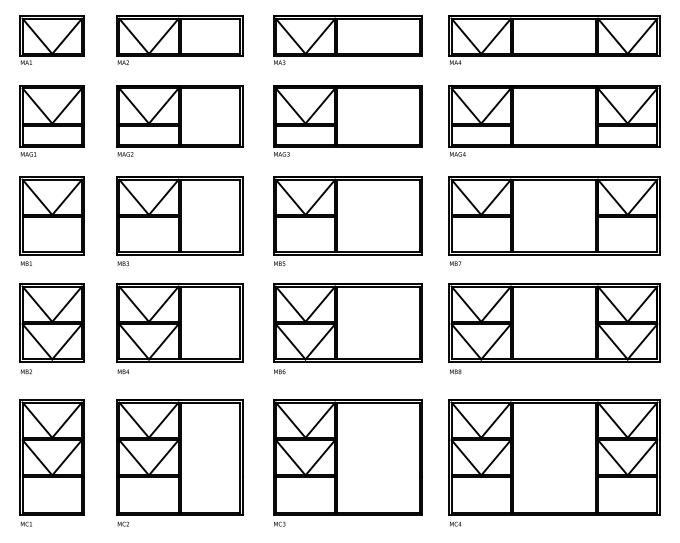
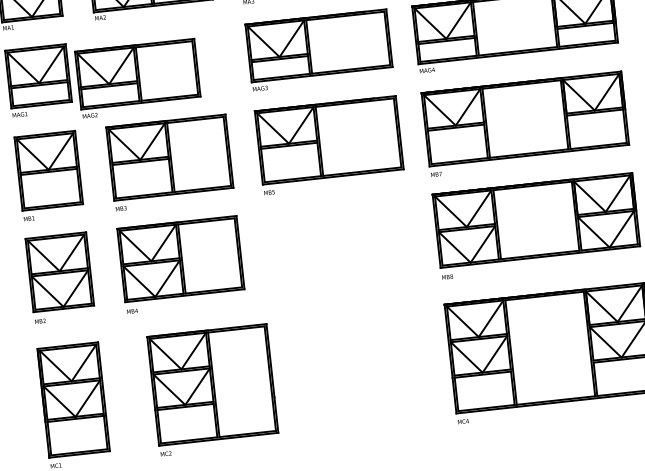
part: (179, 120) -> (137, 78), moved
part: (347, 328) -> (340, 247), removed
part: (179, 462) -> (212, 389), moved
part: (347, 462) -> (354, 374), removed

